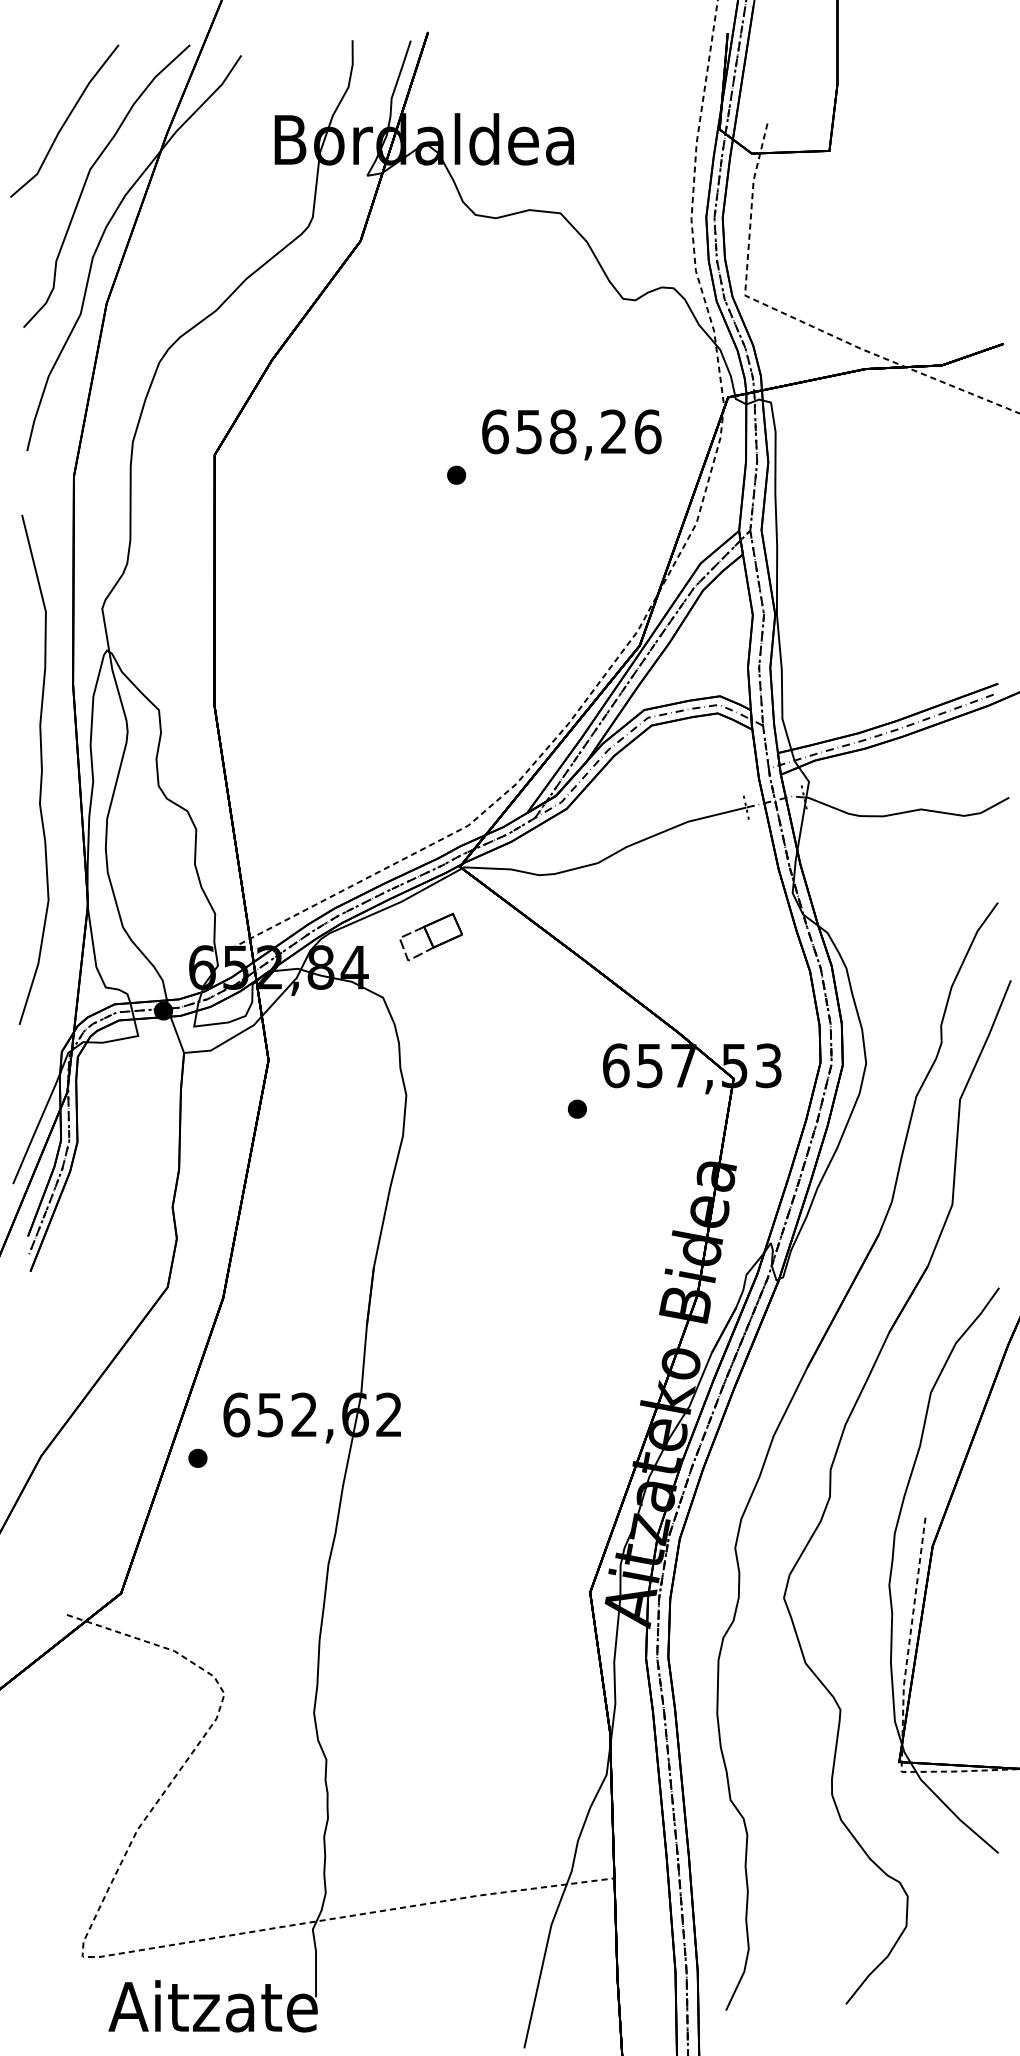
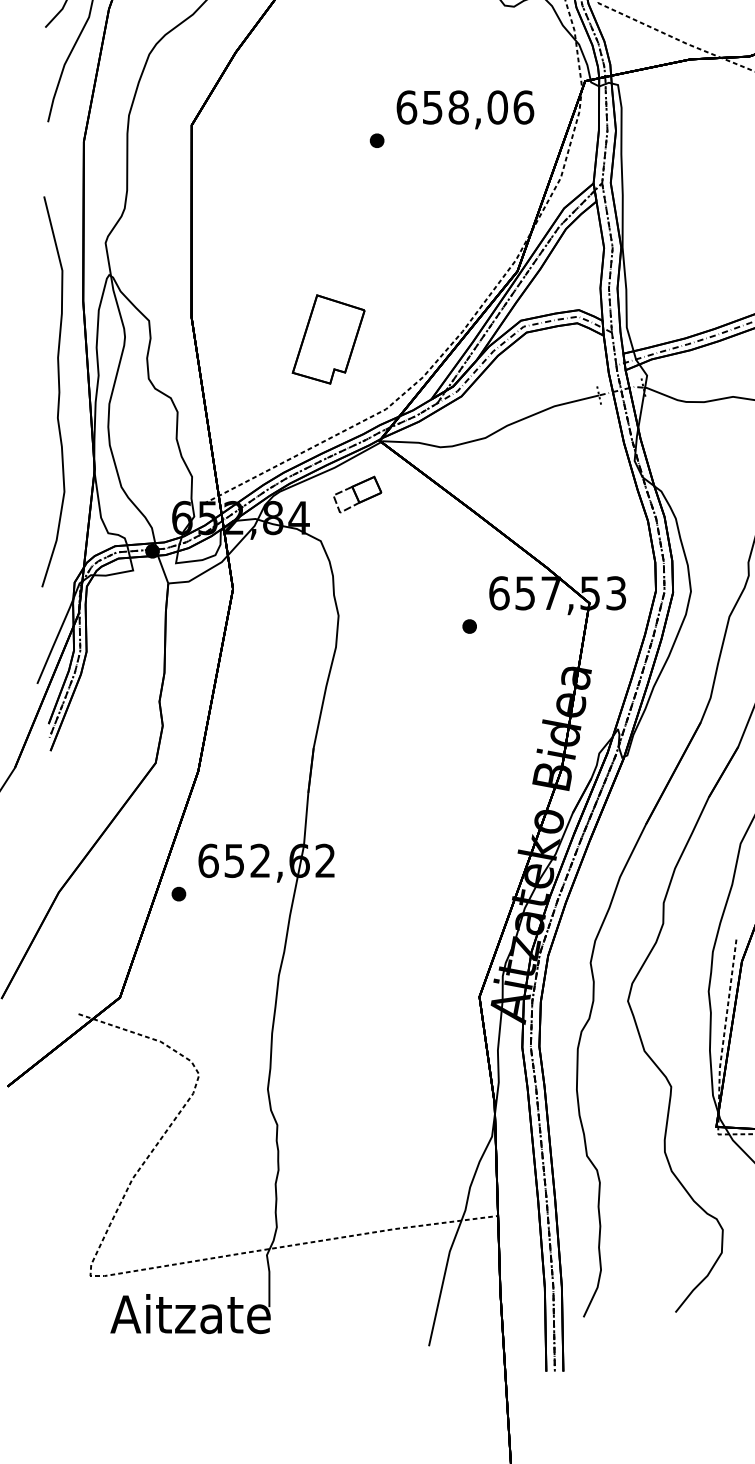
text: (613, 431) -> (497, 107), 658,26 -> 658,06
part: (393, 734) -> (328, 339), added
curve: (40, 766) -> (58, 389), moved

